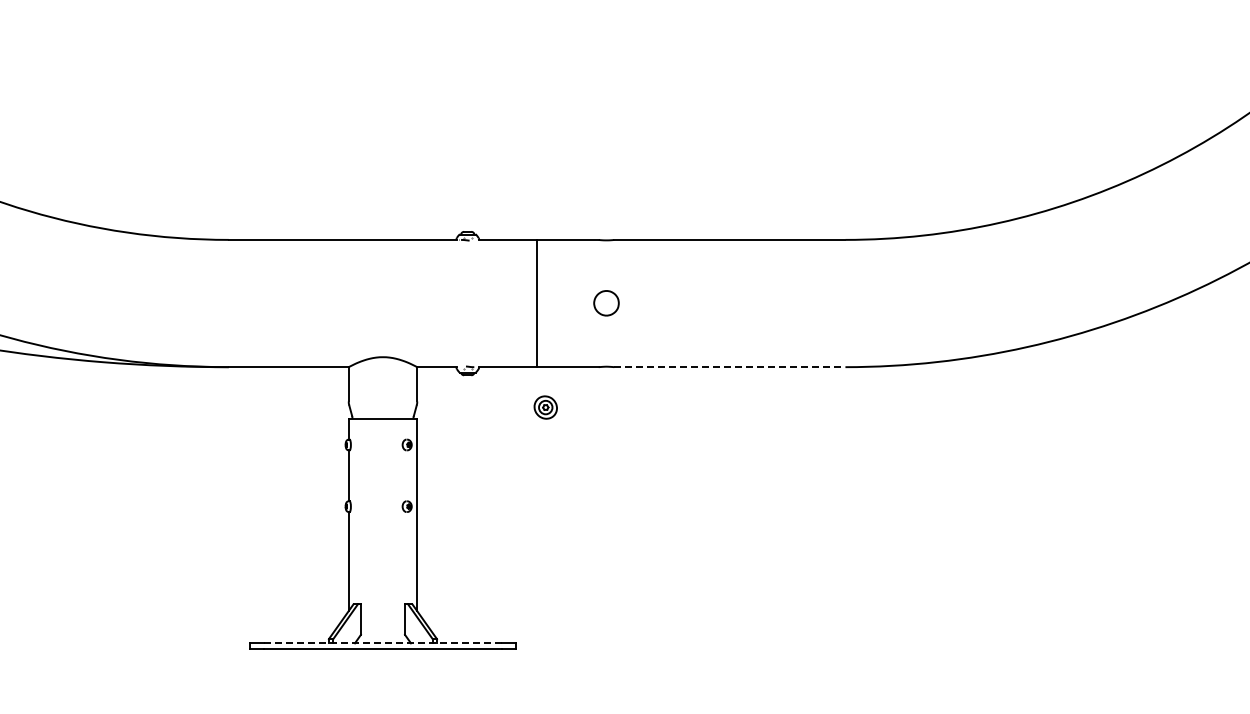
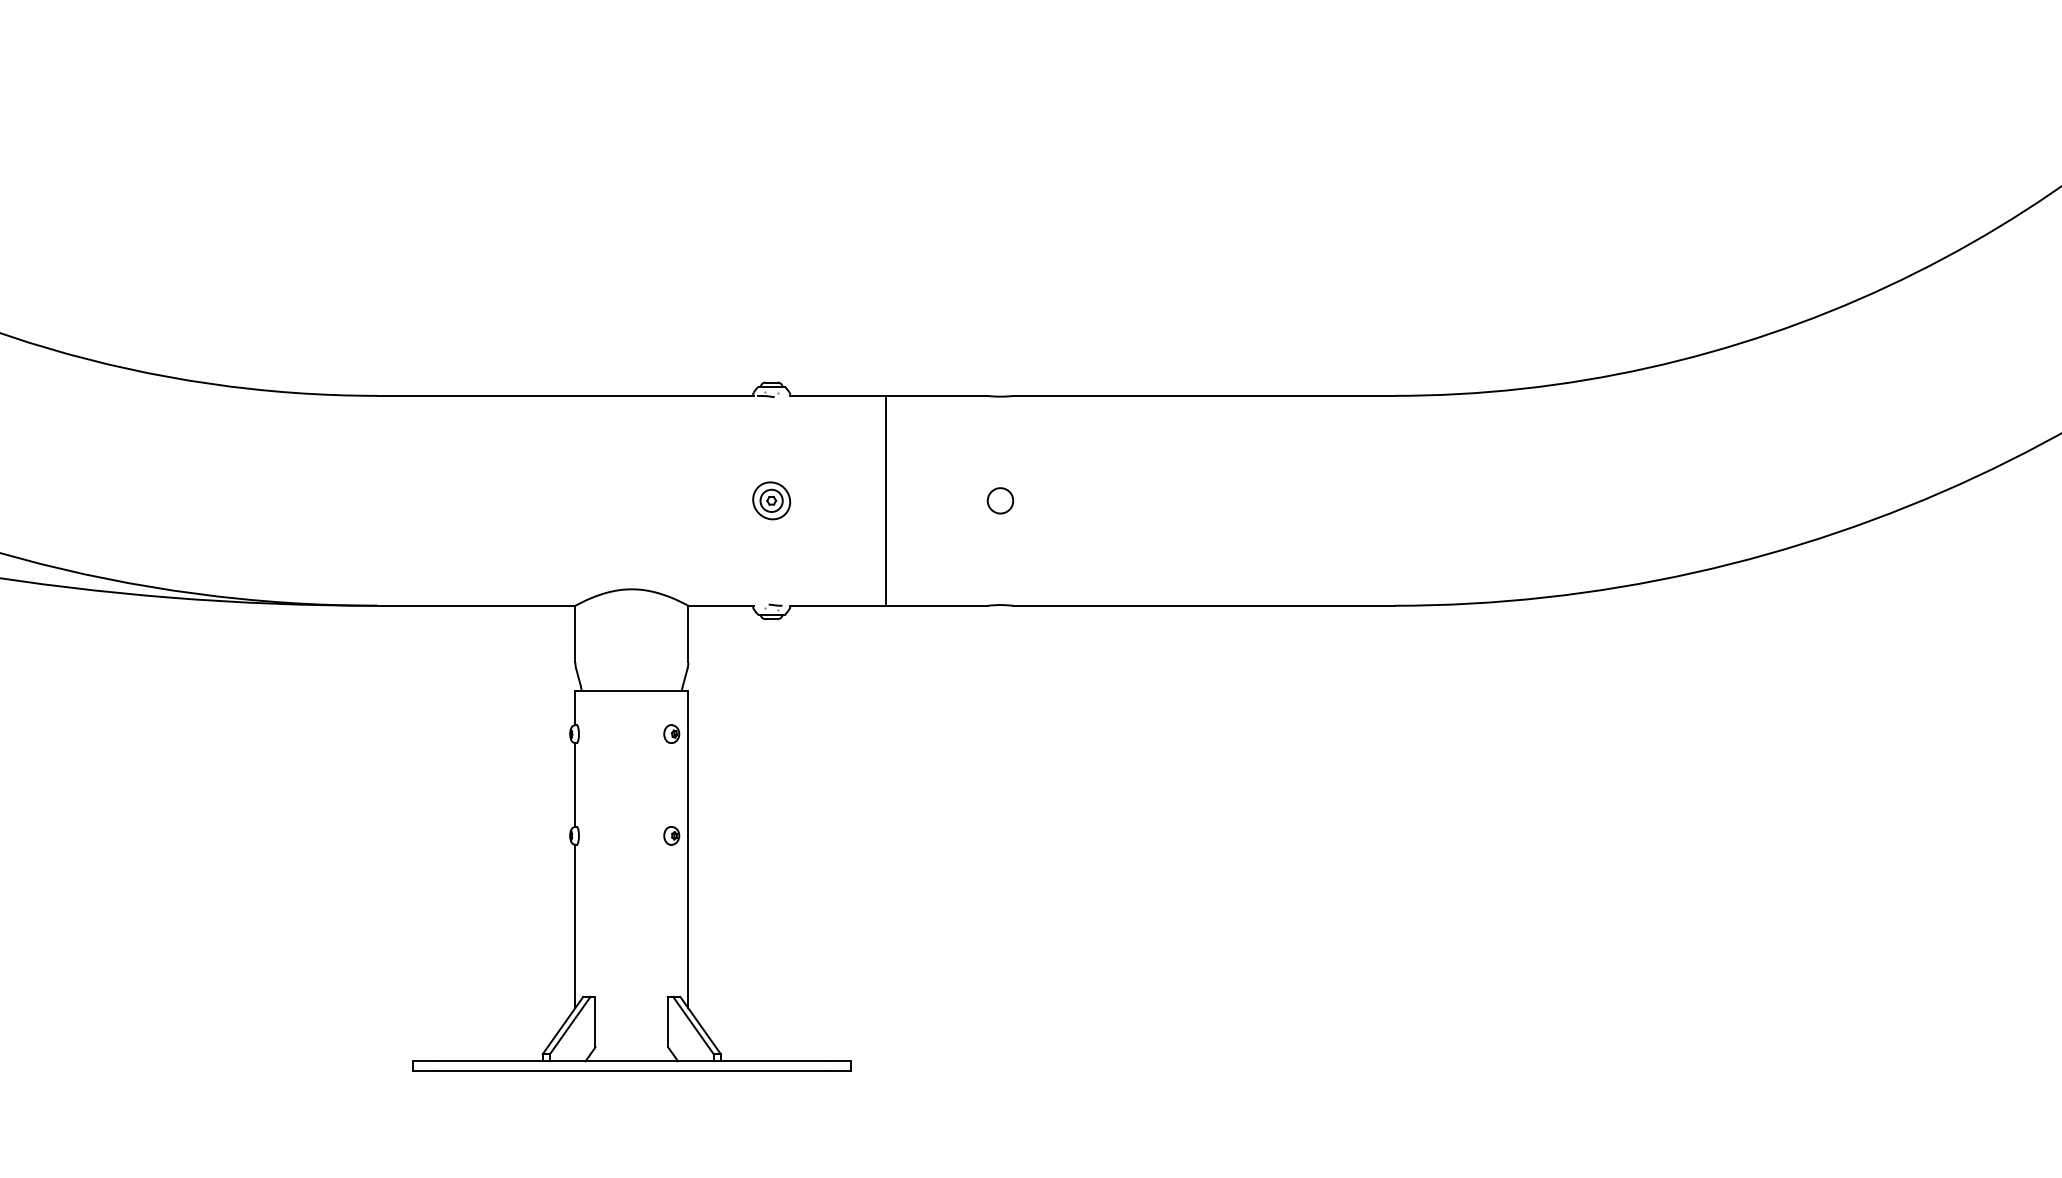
part: (606, 303) -> (1000, 500), size x0.62
line: (729, 367) -> (1203, 606), dashed -> solid
part: (545, 407) -> (771, 500), moved
line: (383, 643) -> (632, 1061), dashed -> solid

